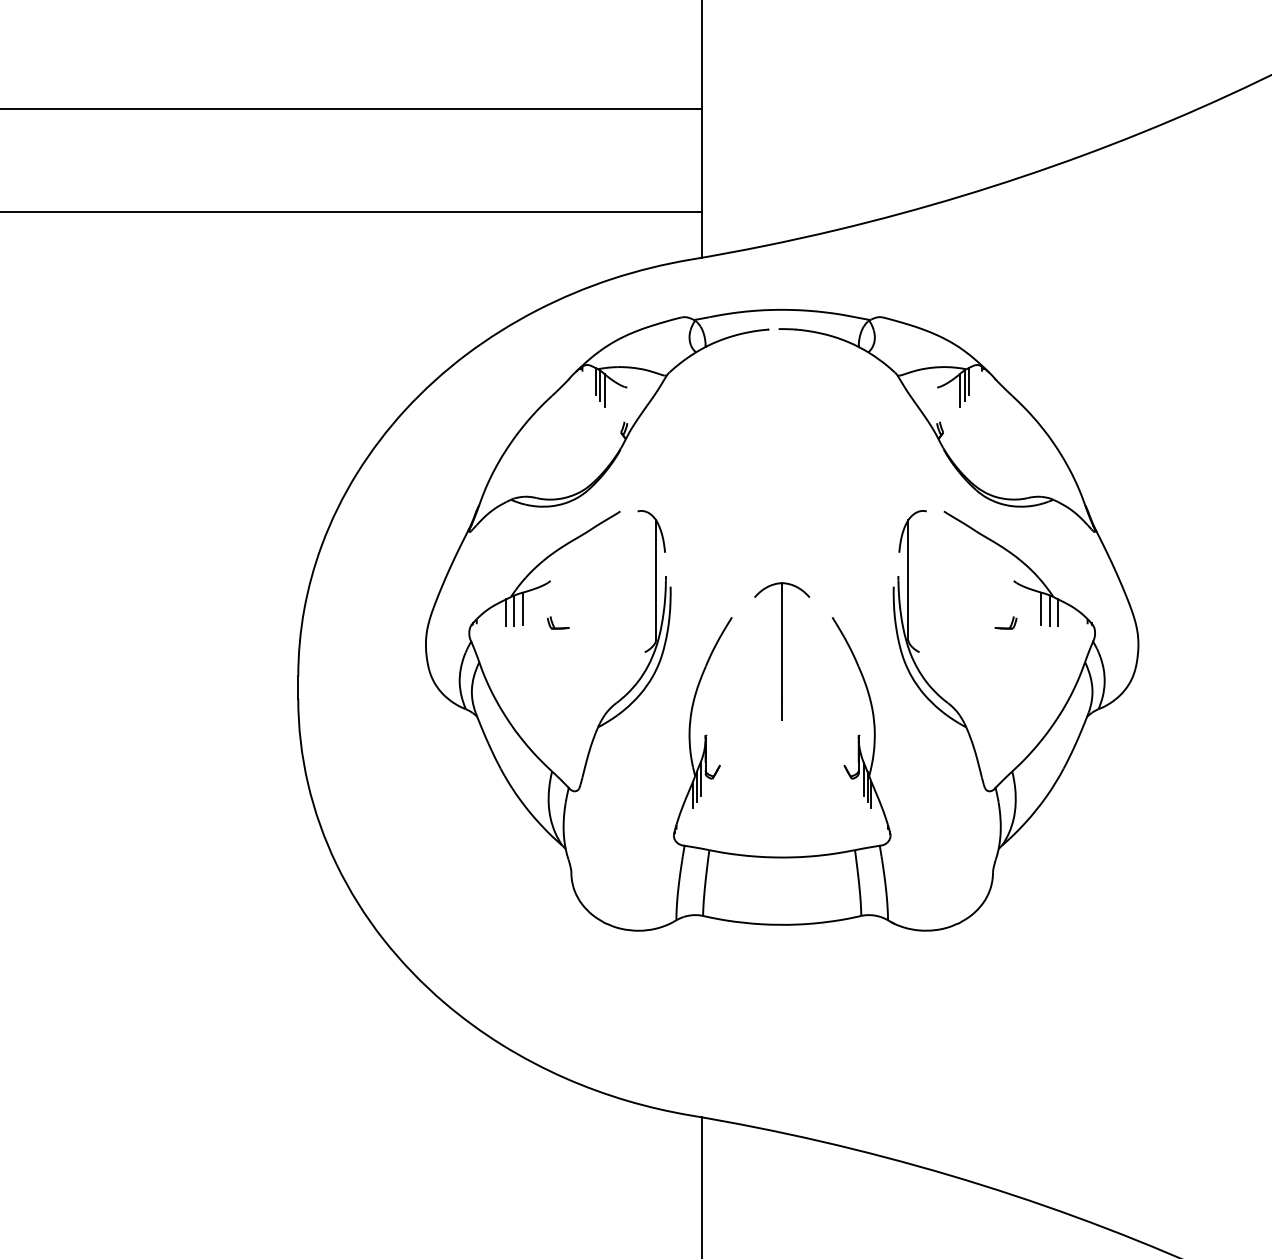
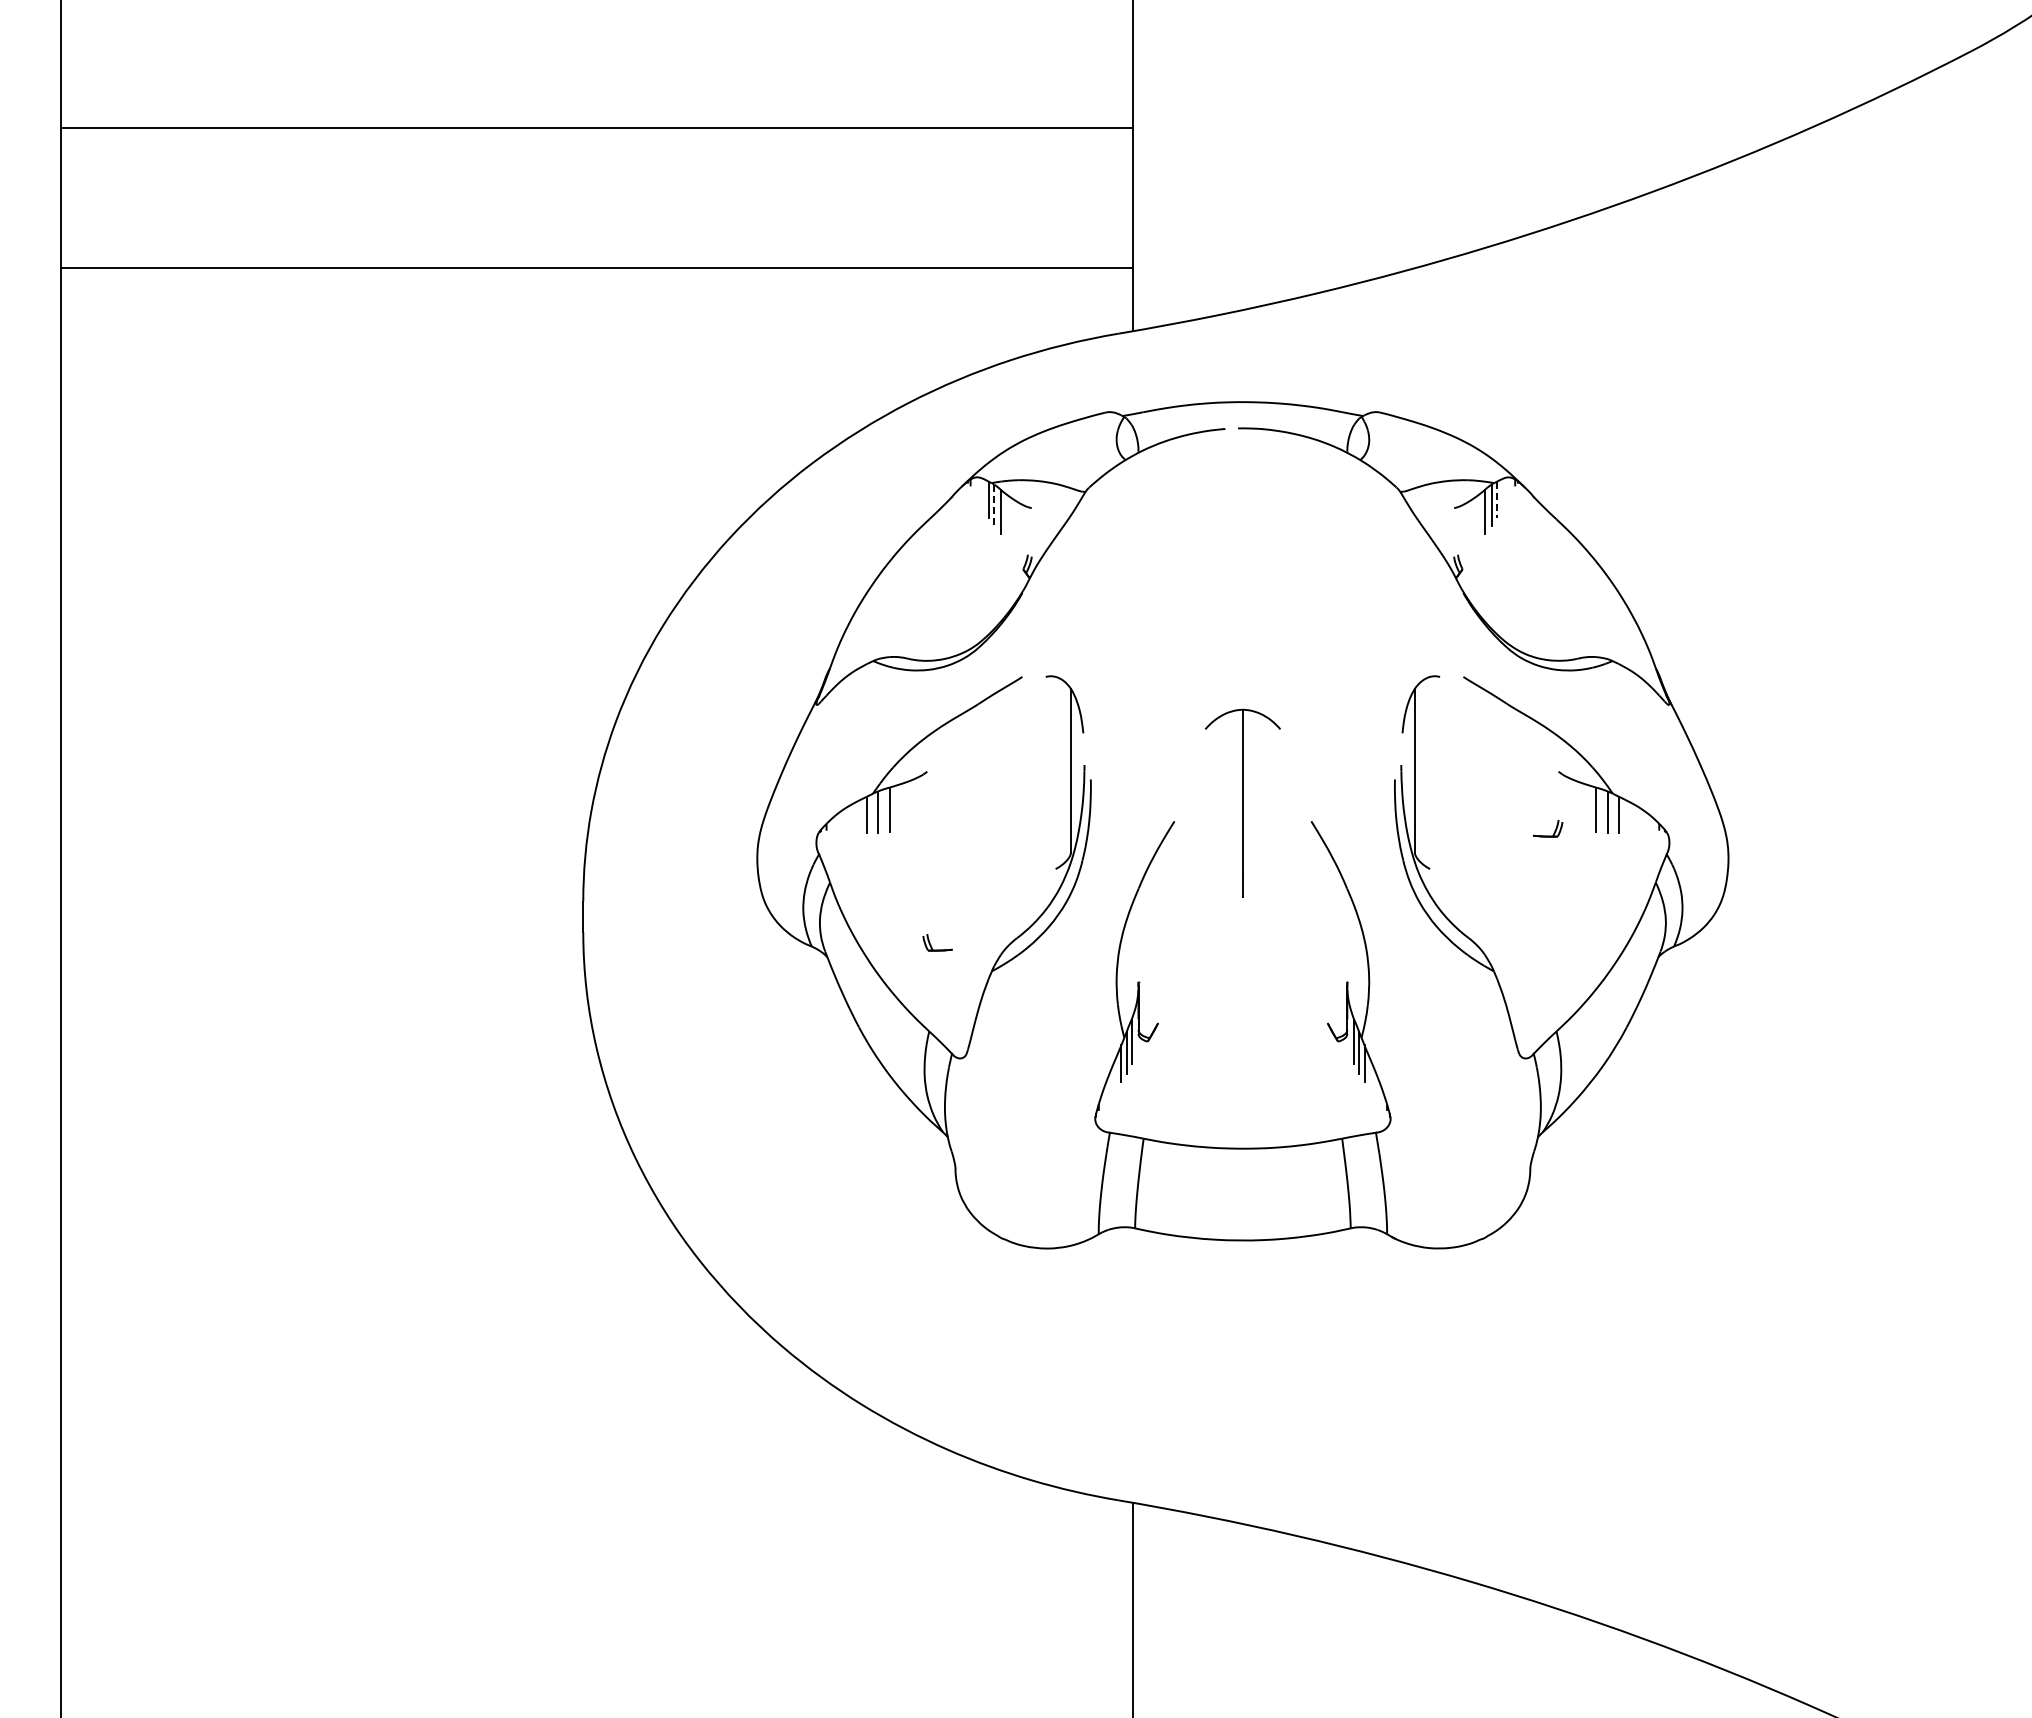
line: (968, 381) -> (1497, 500), solid -> dashed
line: (599, 385) -> (994, 505), solid -> dashed
part: (553, 624) -> (931, 944), moved
part: (781, 651) -> (1242, 802), moved

